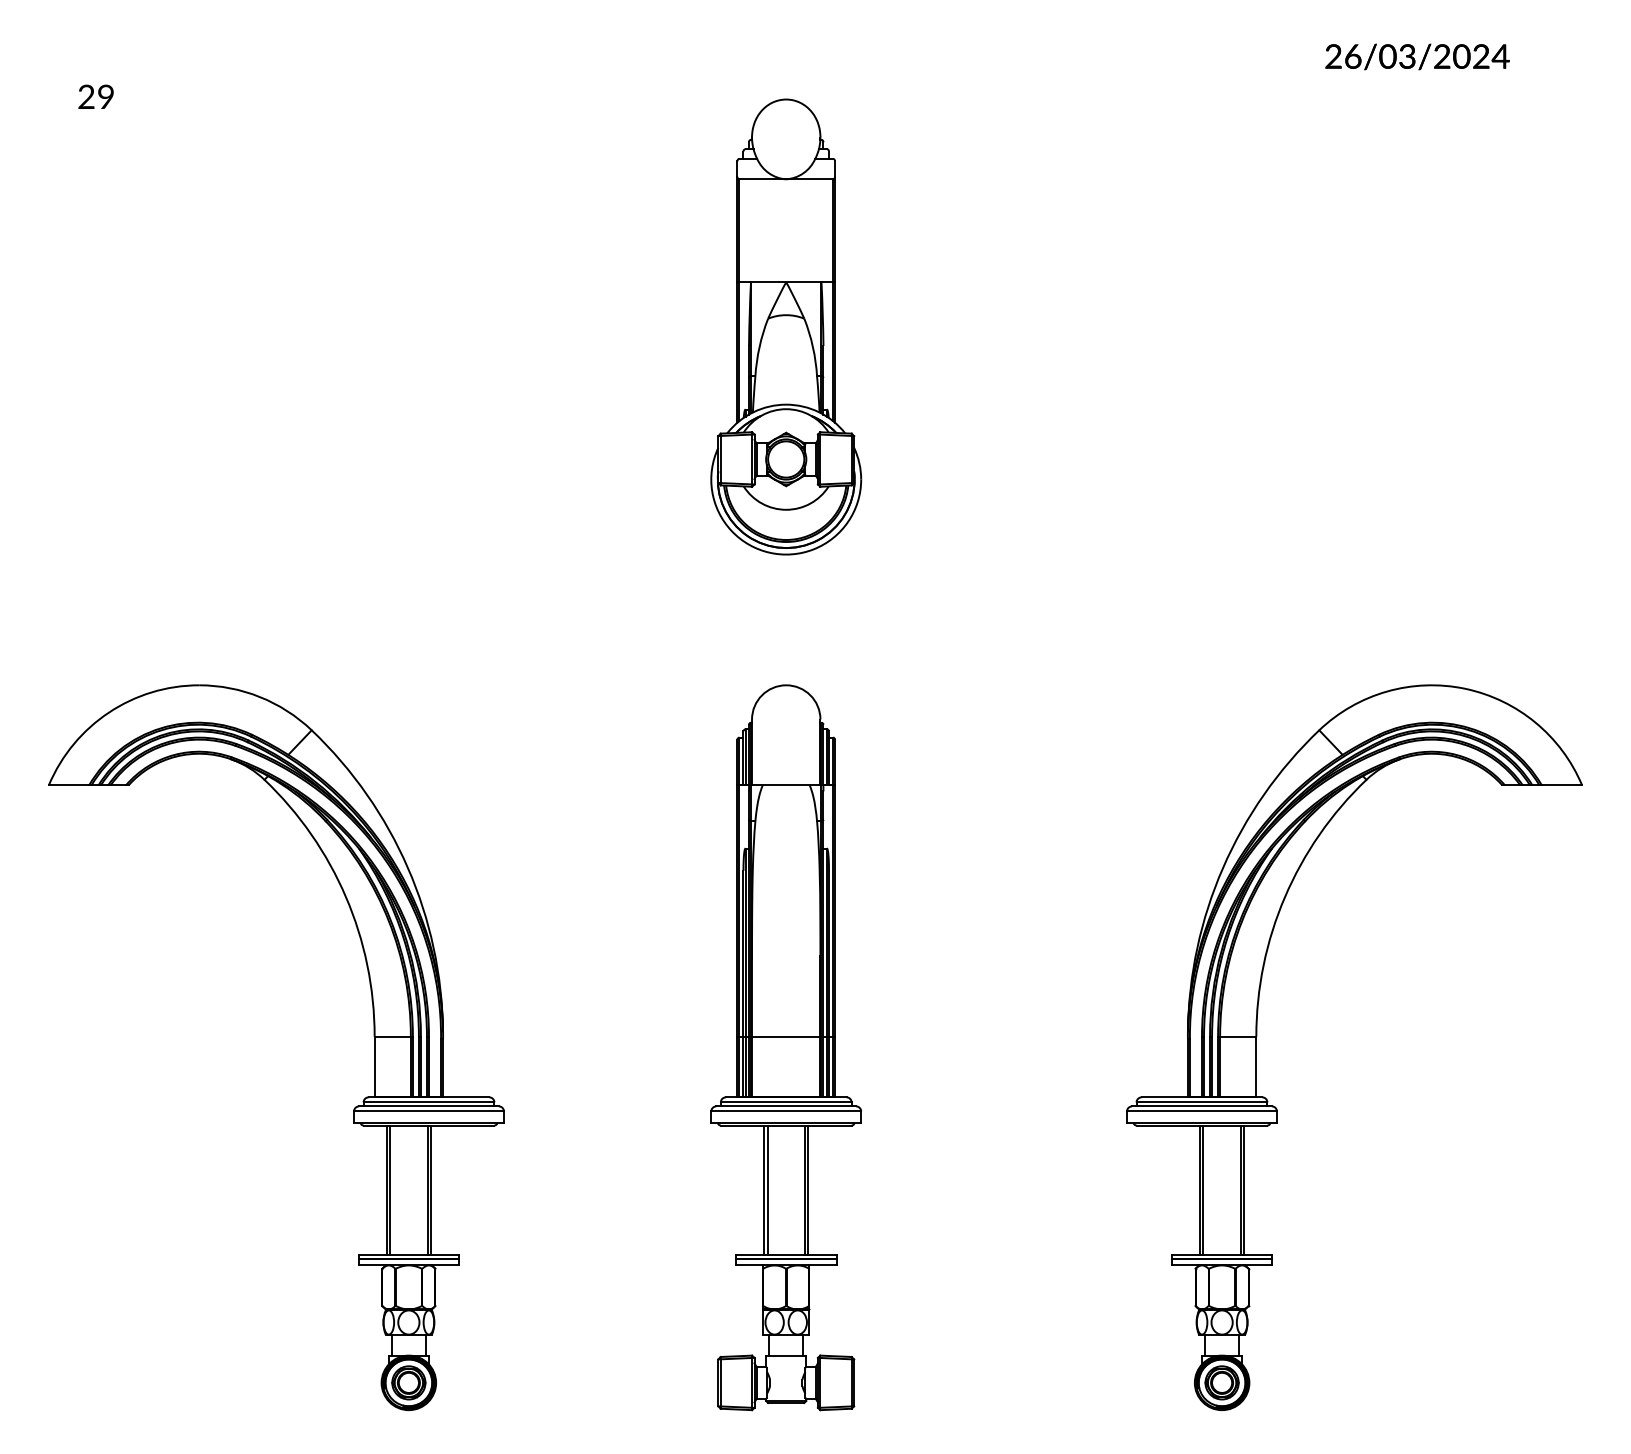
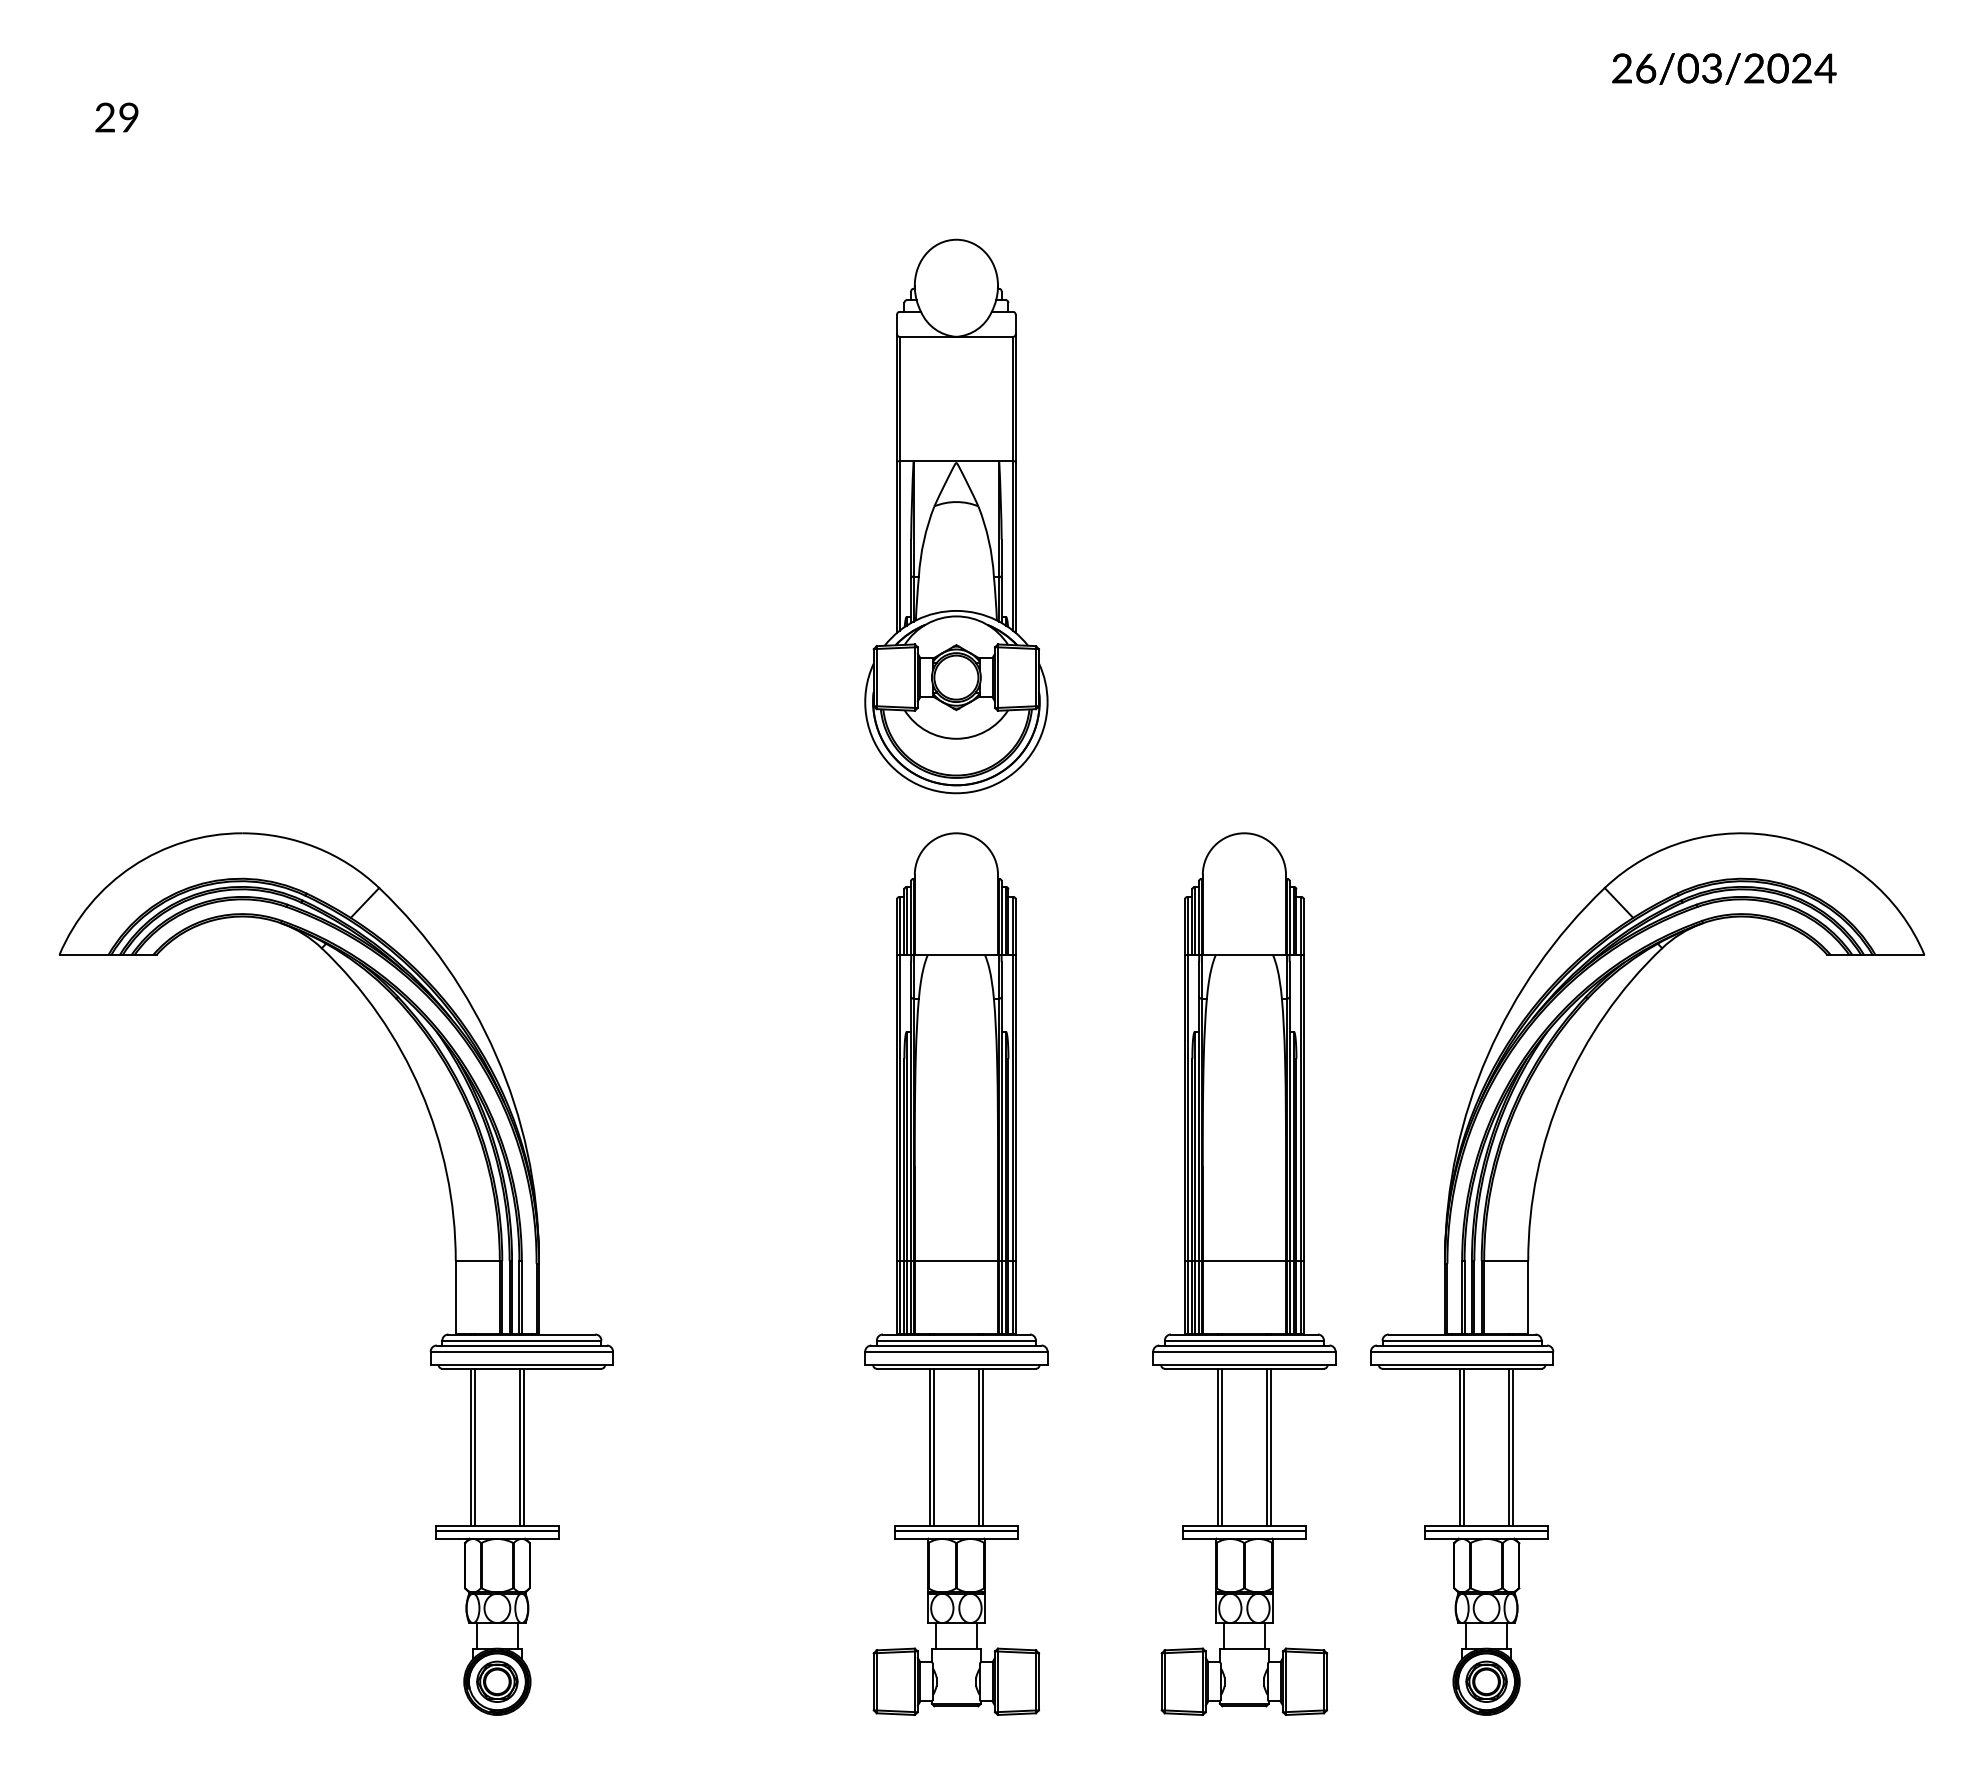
part: (786, 327) -> (956, 516), moved
part: (1023, 1047) -> (1244, 1273), added

